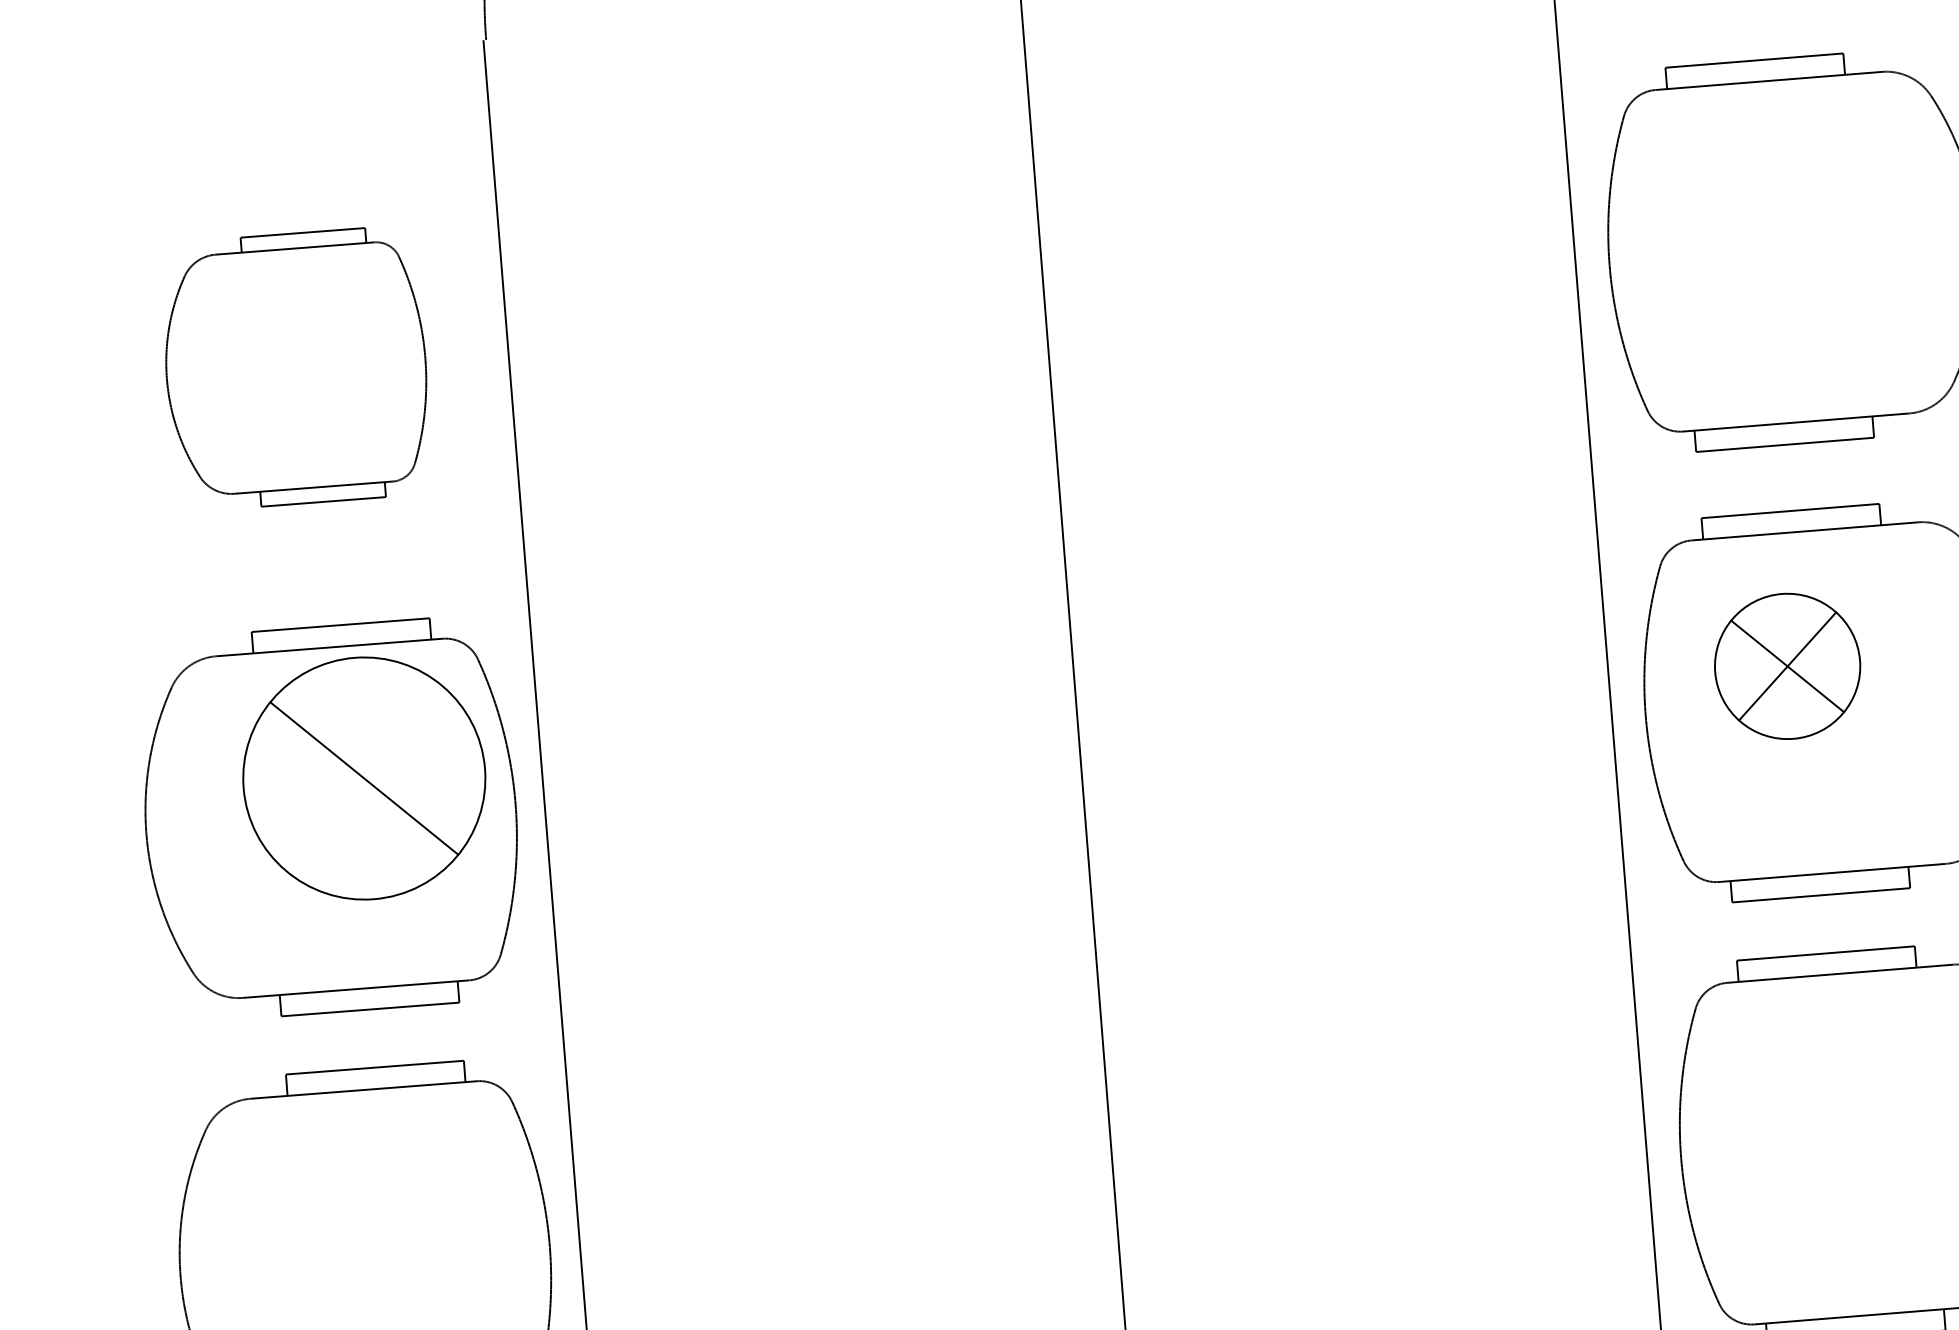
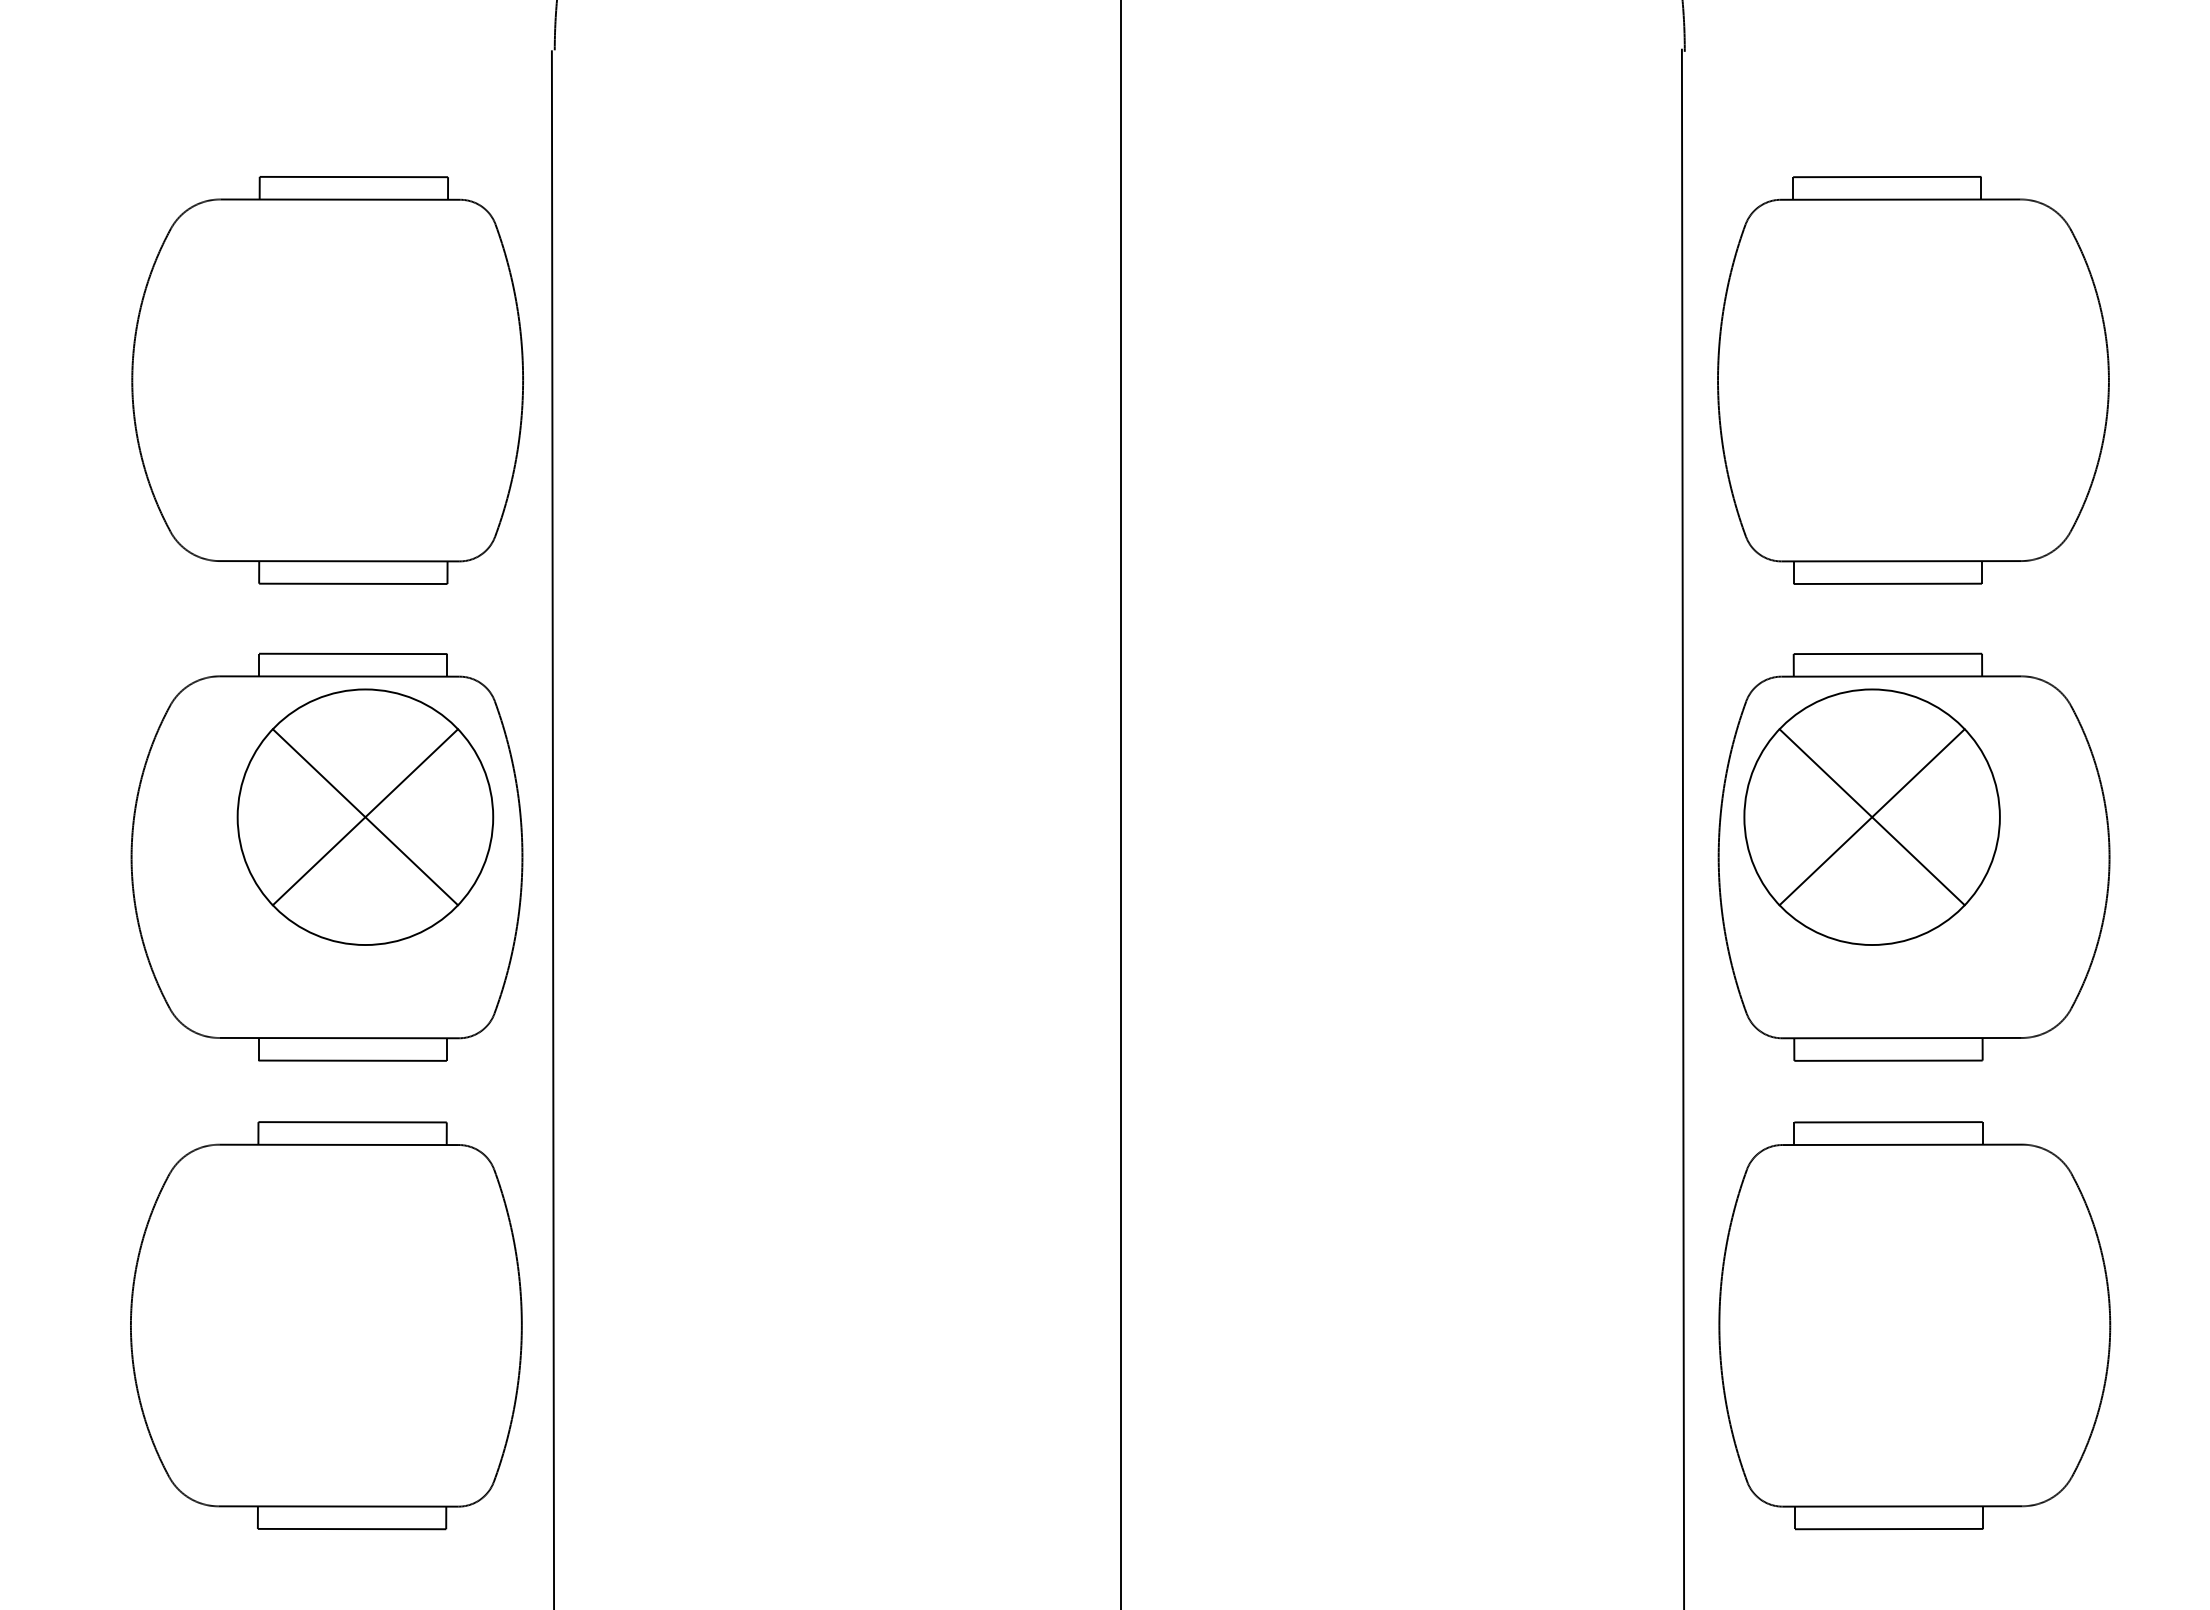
part: (296, 368) -> (327, 380), size x1.43
part: (1787, 665) -> (1871, 816), size x1.67
line: (364, 778) -> (365, 817), added

